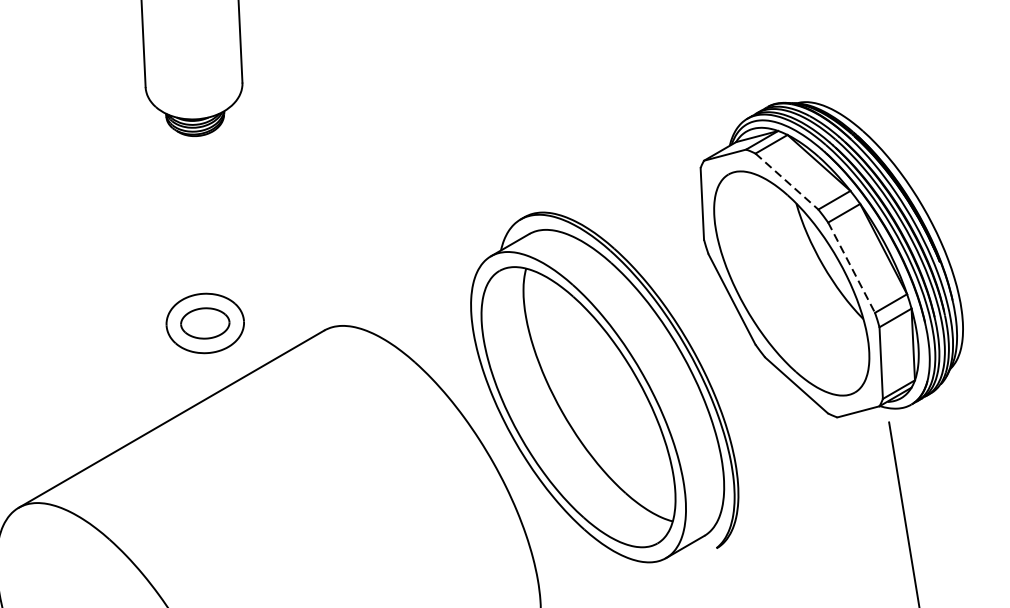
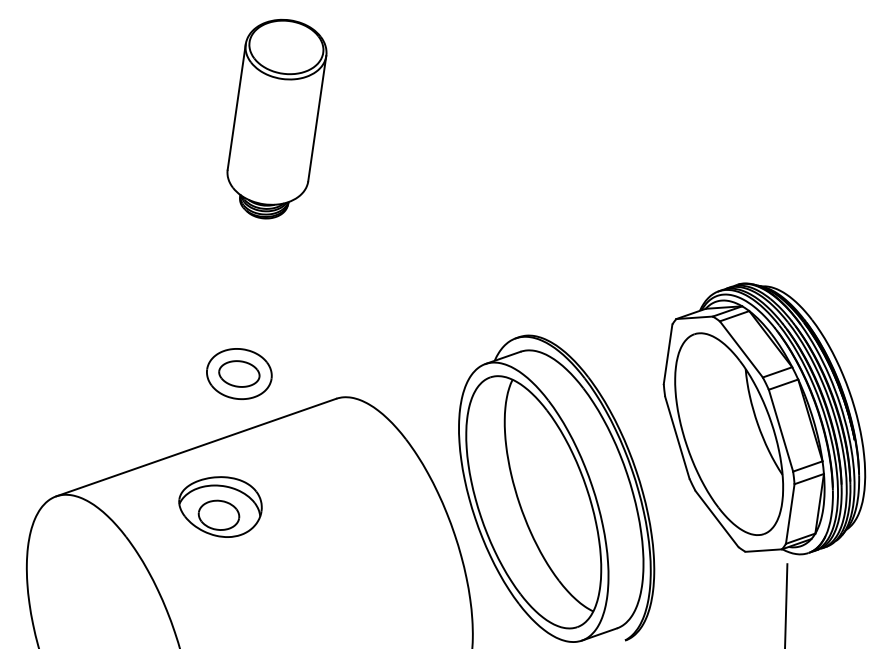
line: (787, 181) -> (741, 349), dashed -> solid
line: (852, 267) -> (781, 430), dashed -> solid
part: (213, 482) -> (220, 506), added

